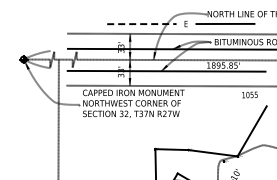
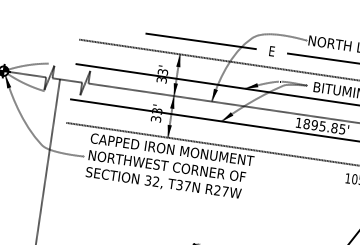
line: (141, 24) -> (200, 41), dashed -> solid

